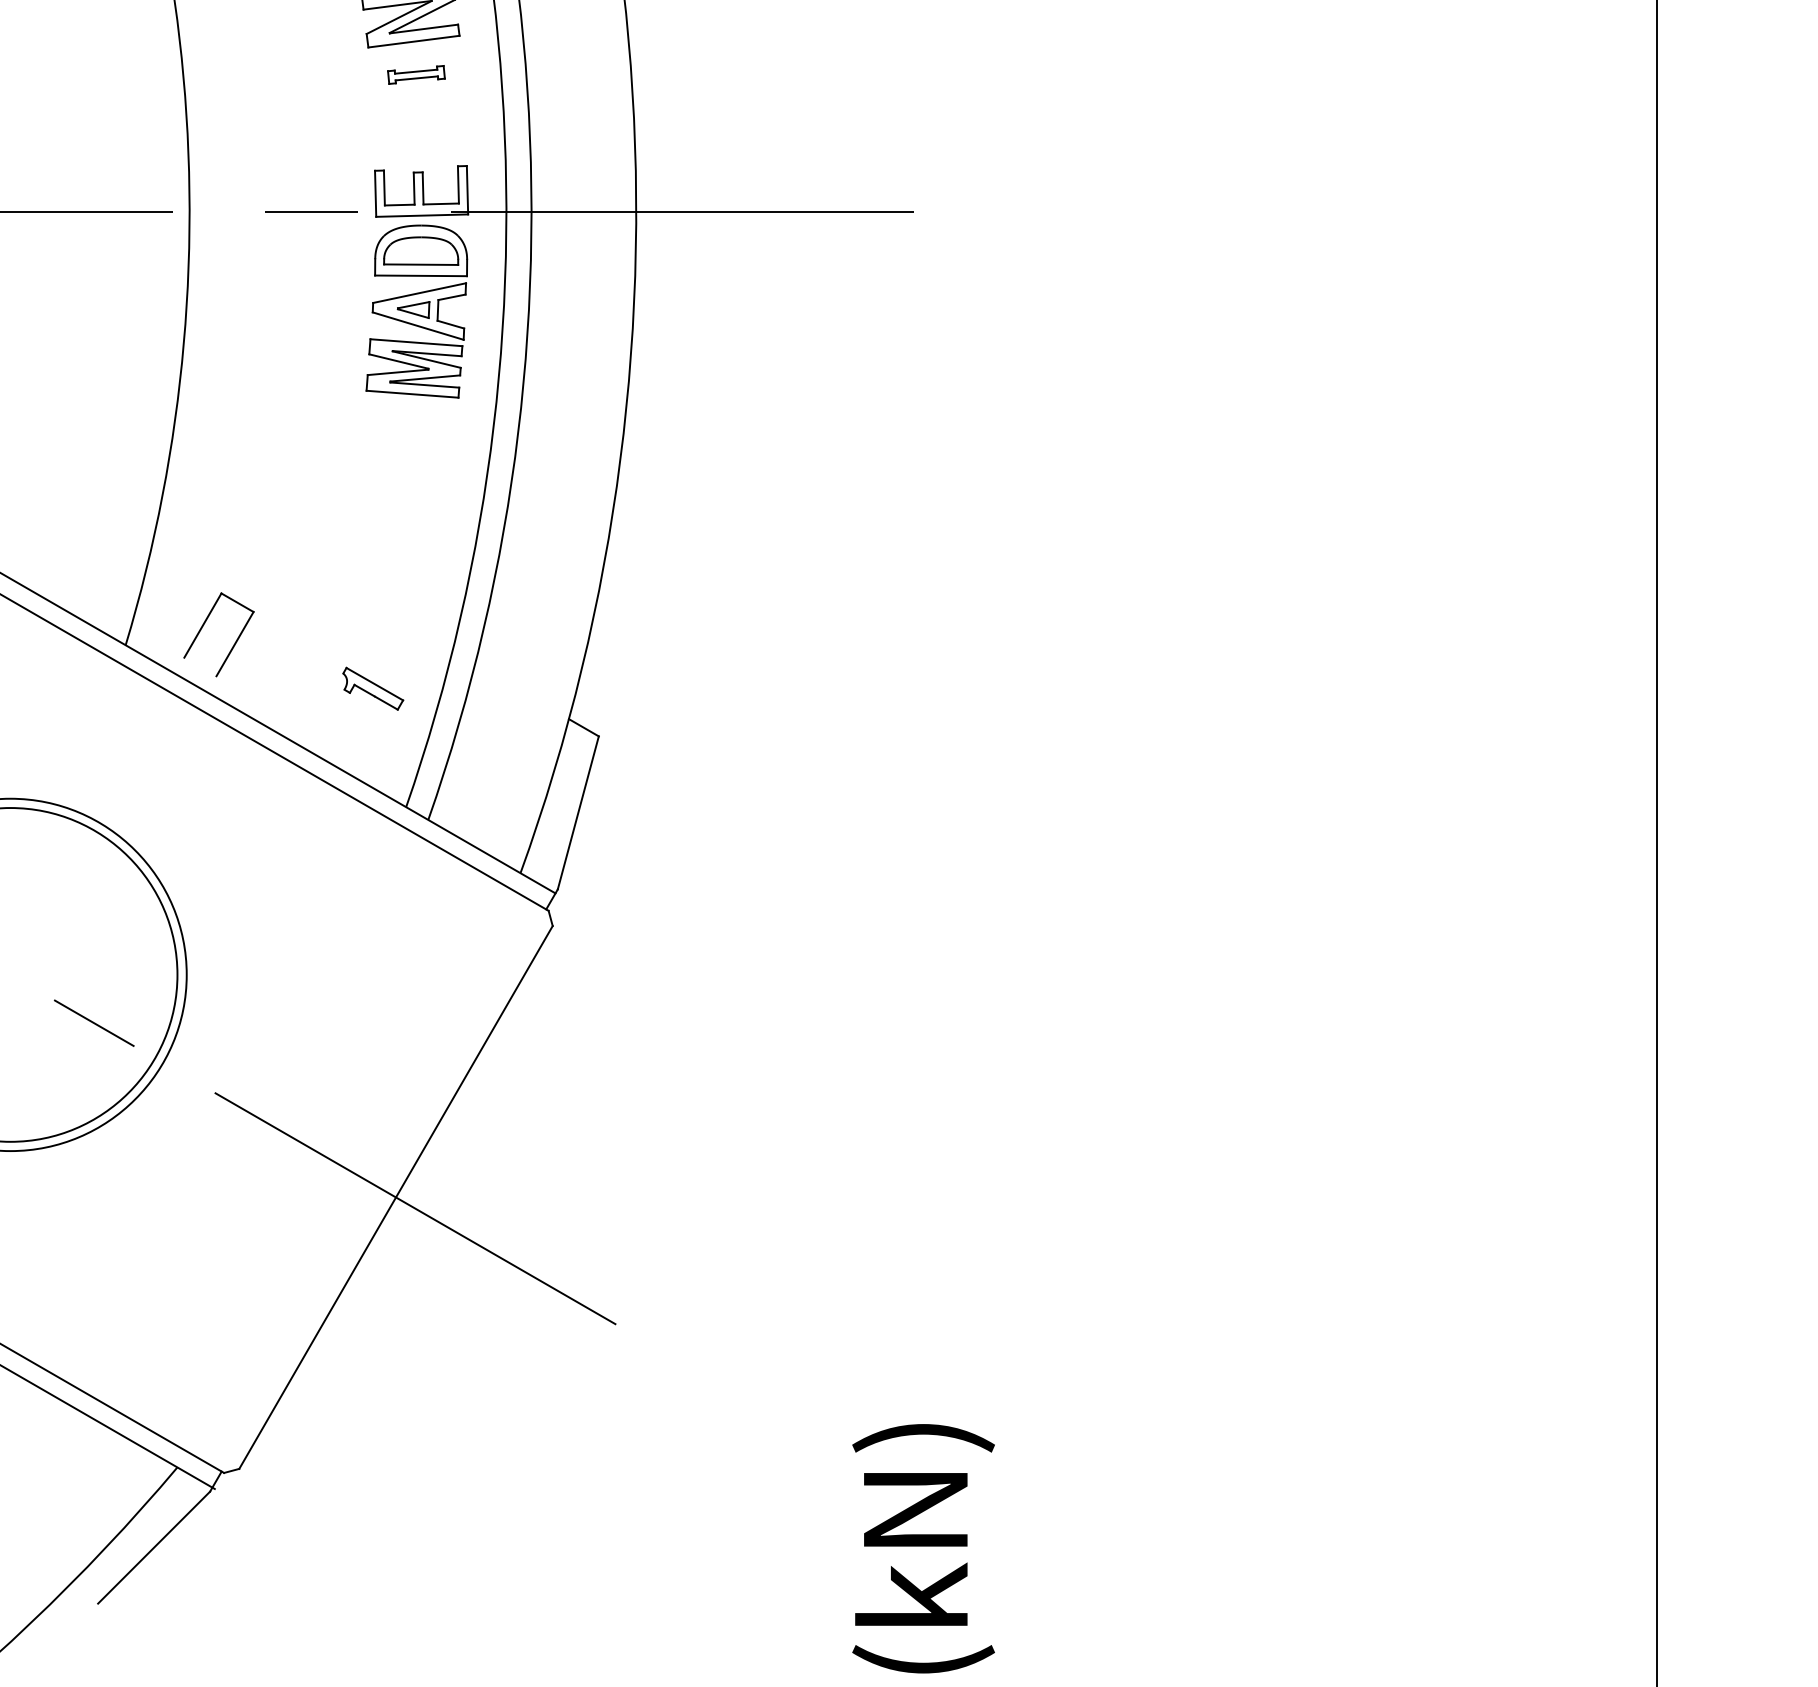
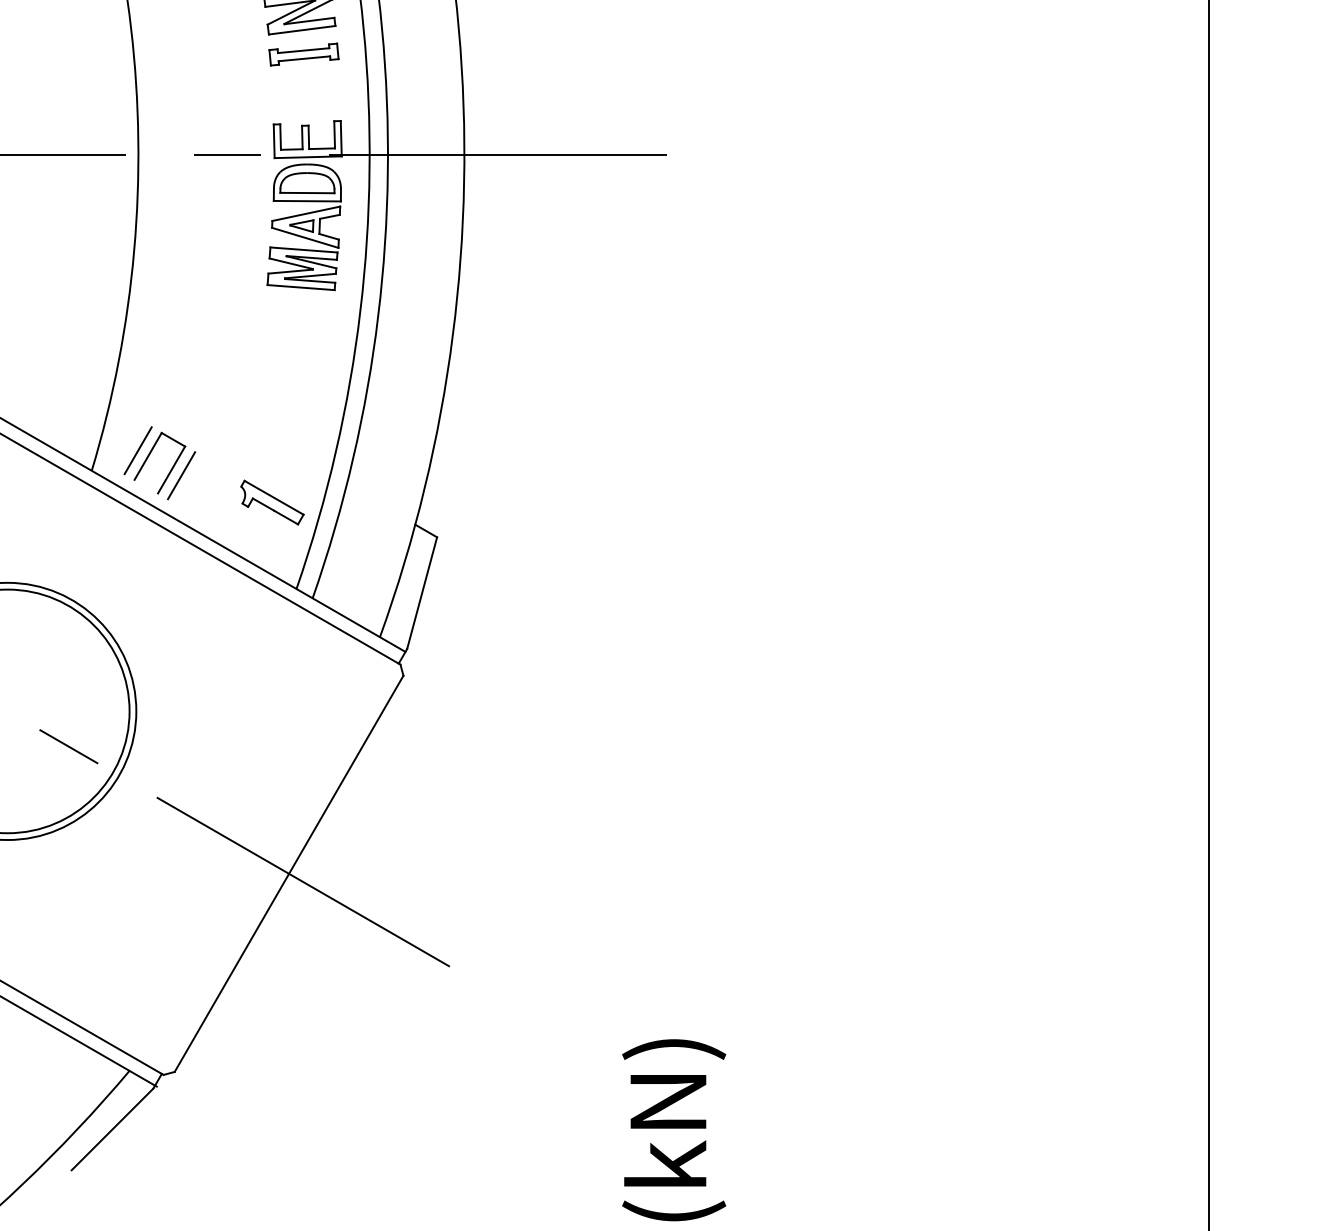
part: (415, 74) -> (303, 54), size x1.67
line: (188, 617) -> (137, 450), added
line: (248, 651) -> (181, 475), added
part: (373, 688) -> (272, 502), size x1.43

